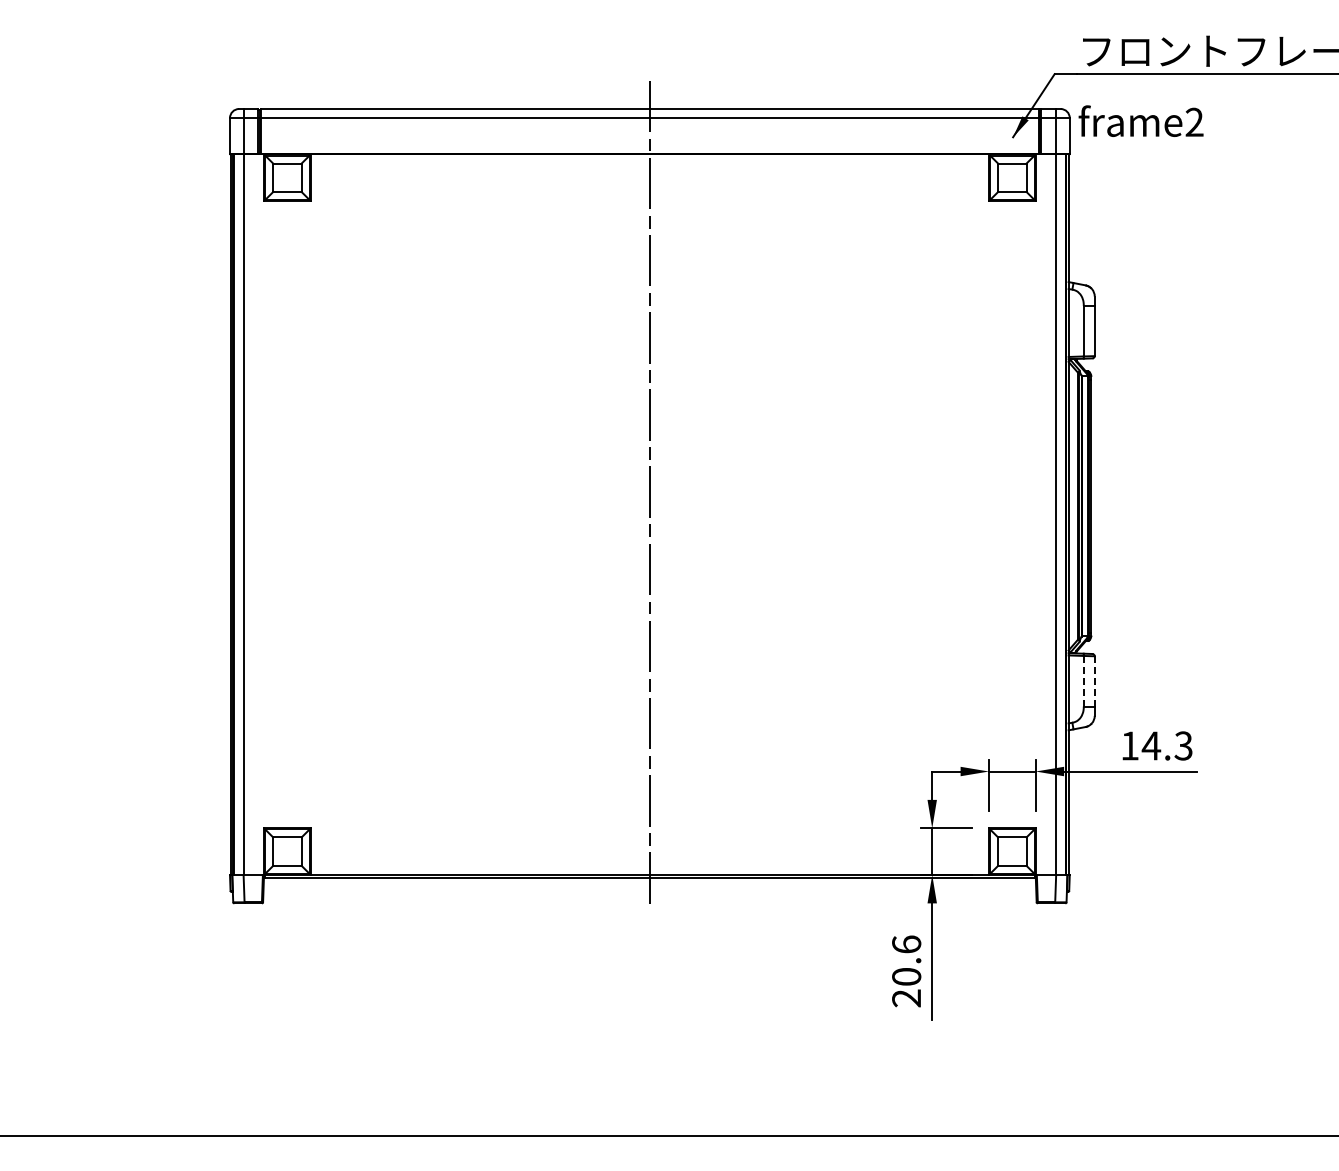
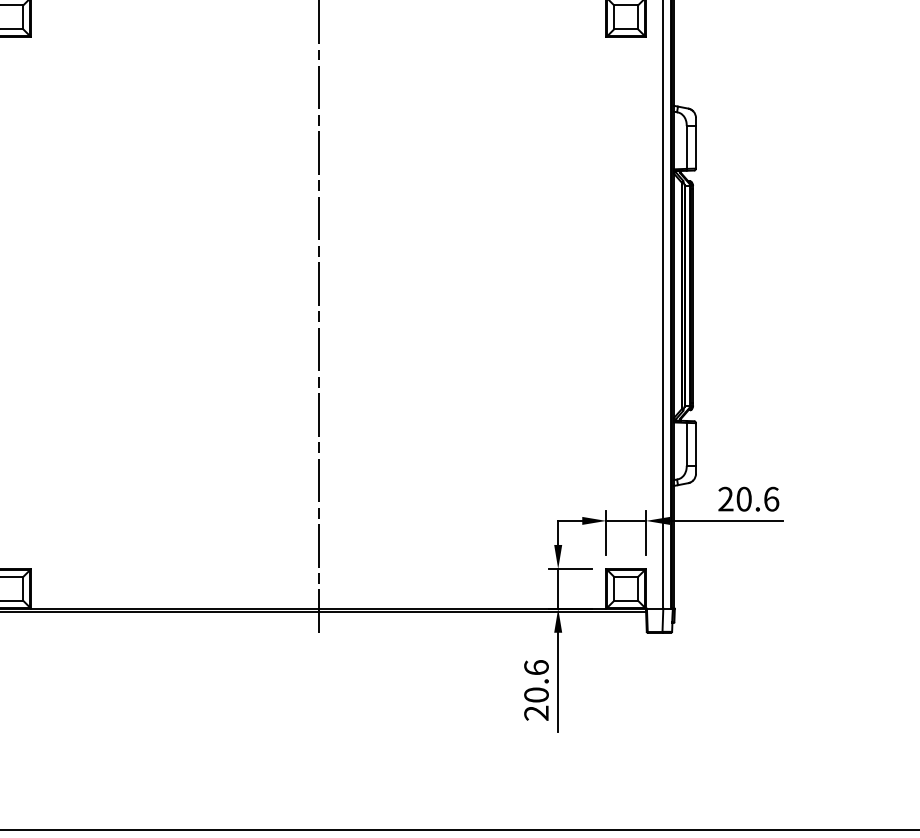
line: (1094, 680) -> (695, 443), dashed -> solid
line: (1083, 681) -> (686, 444), dashed -> solid
text: (1156, 745) -> (748, 498), 14.3 -> 20.6

